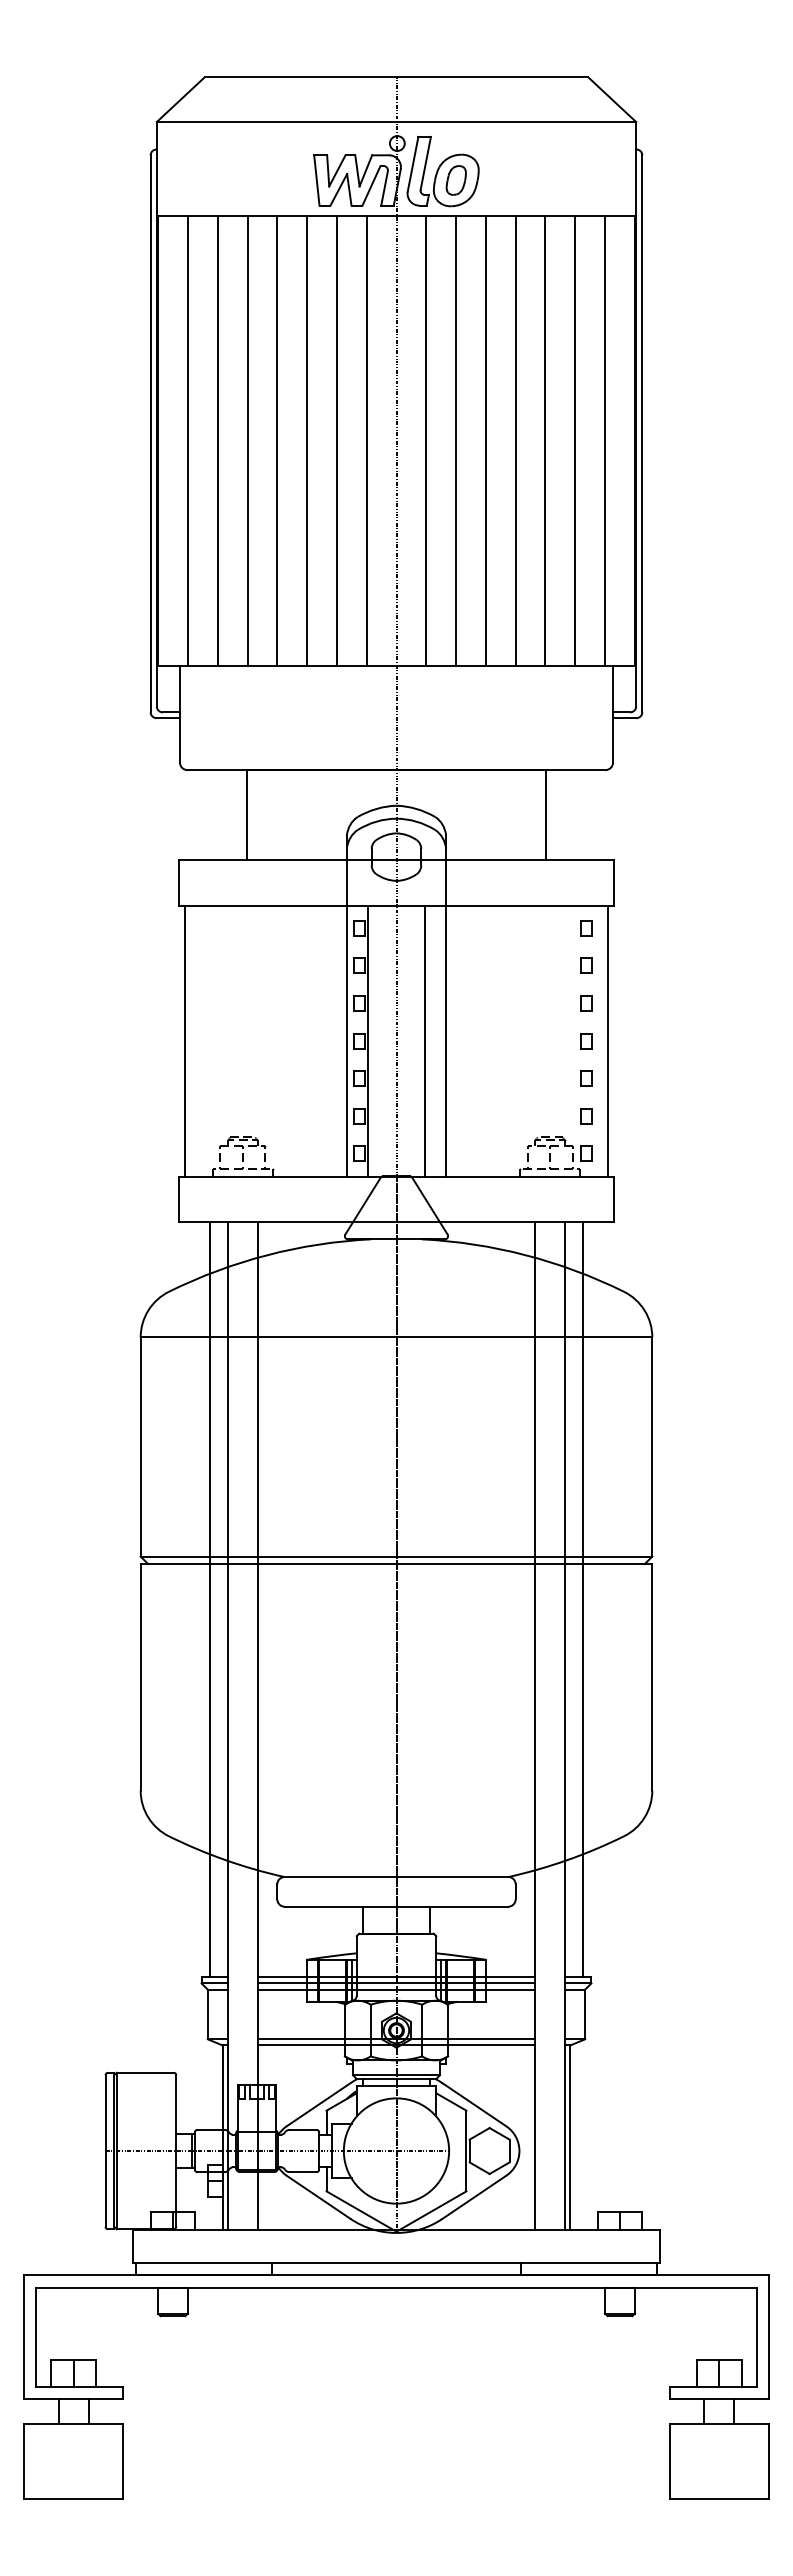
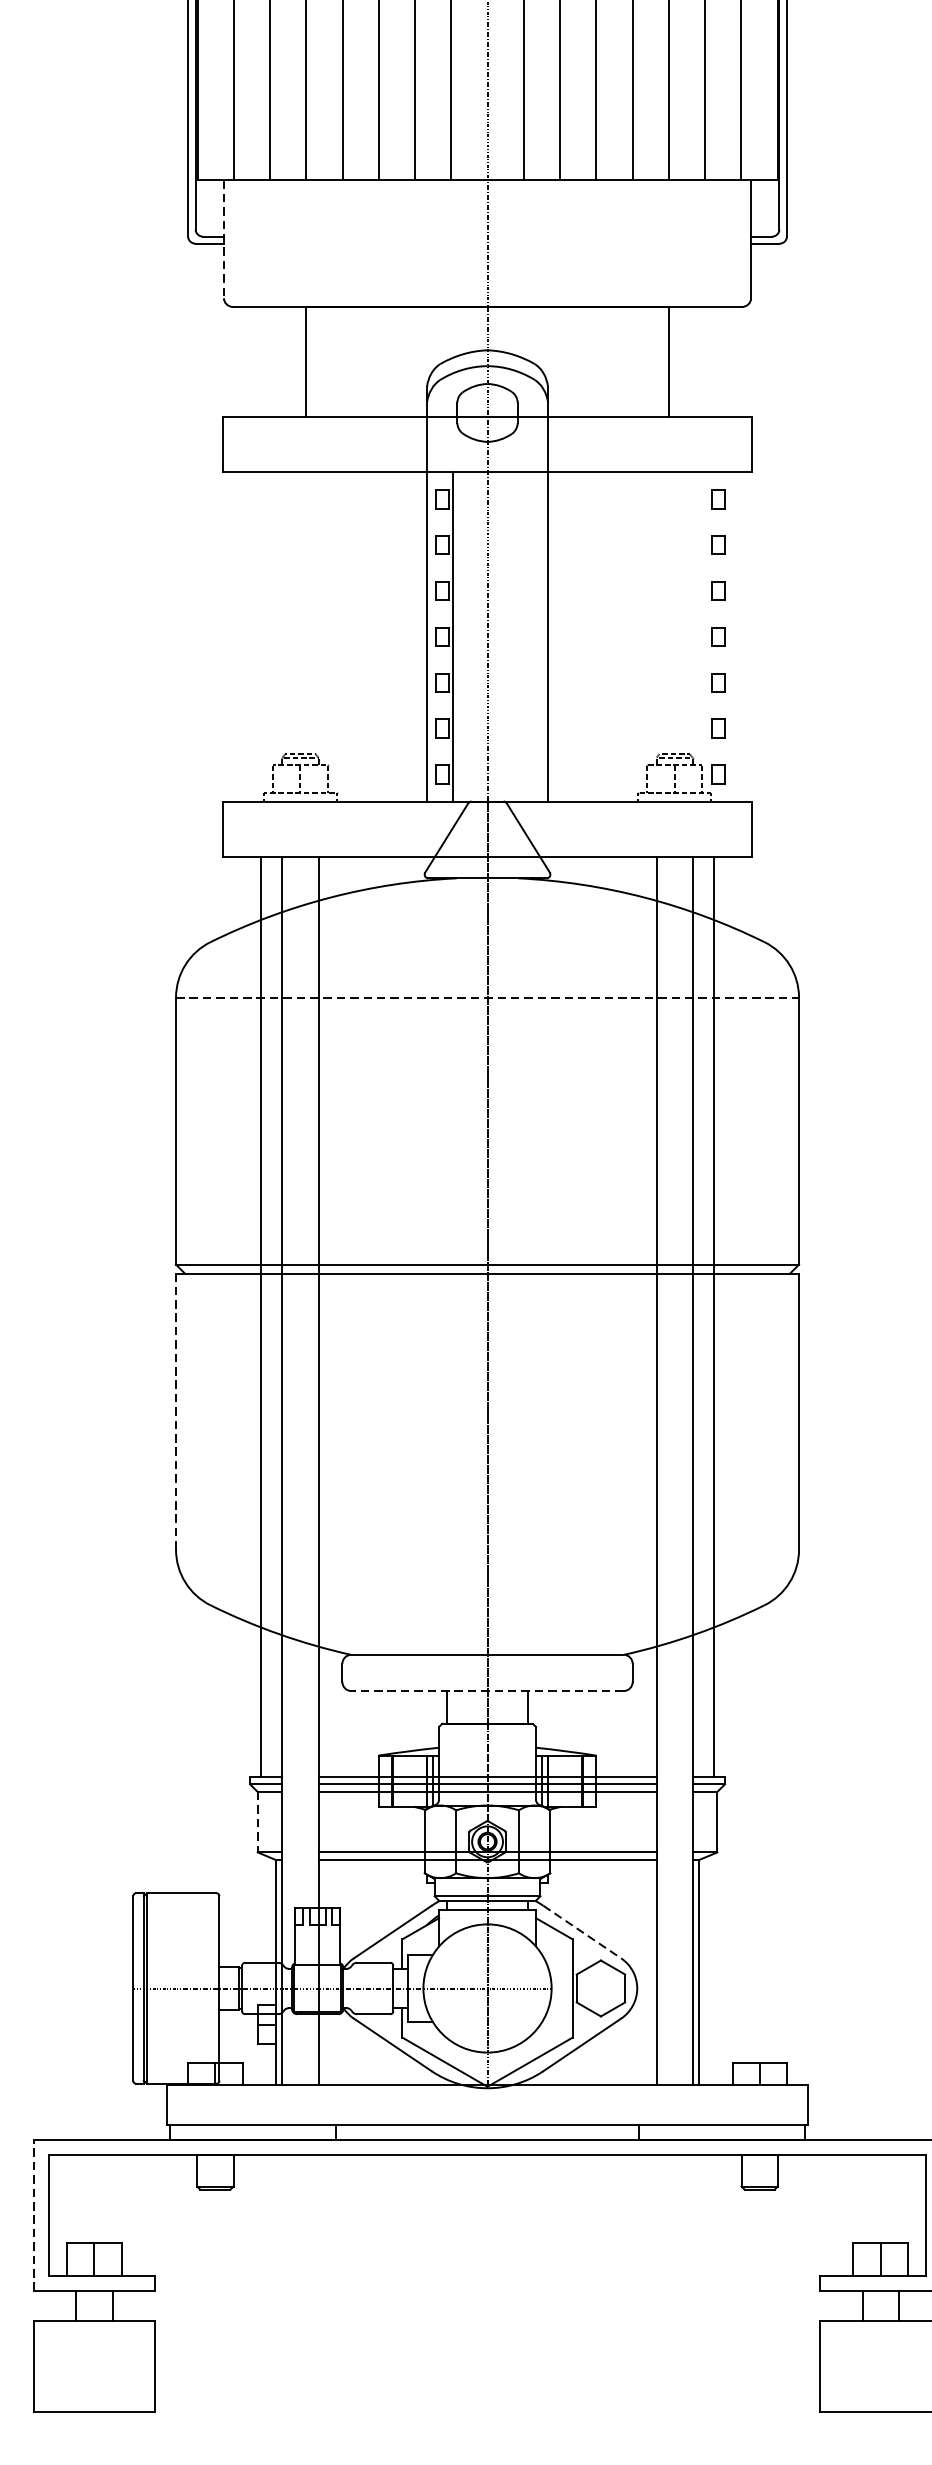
line: (180, 715) -> (224, 240), solid -> dashed
line: (185, 1040) -> (230, 636), removed
line: (424, 1040) -> (521, 636), removed
line: (607, 1040) -> (744, 636), removed
line: (396, 1337) -> (487, 997), solid -> dashed
line: (140, 1676) -> (175, 1410), solid -> dashed
line: (396, 1906) -> (487, 1690), solid -> dashed
line: (207, 2014) -> (257, 1822), solid -> dashed
line: (474, 2104) -> (582, 1931), solid -> dashed
line: (23, 2336) -> (33, 2214), solid -> dashed

